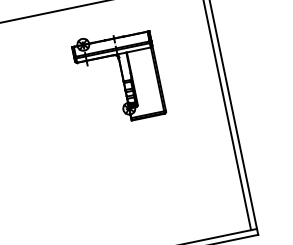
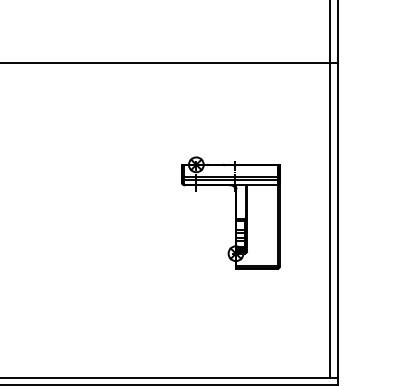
part: (118, 76) -> (230, 212), moved

